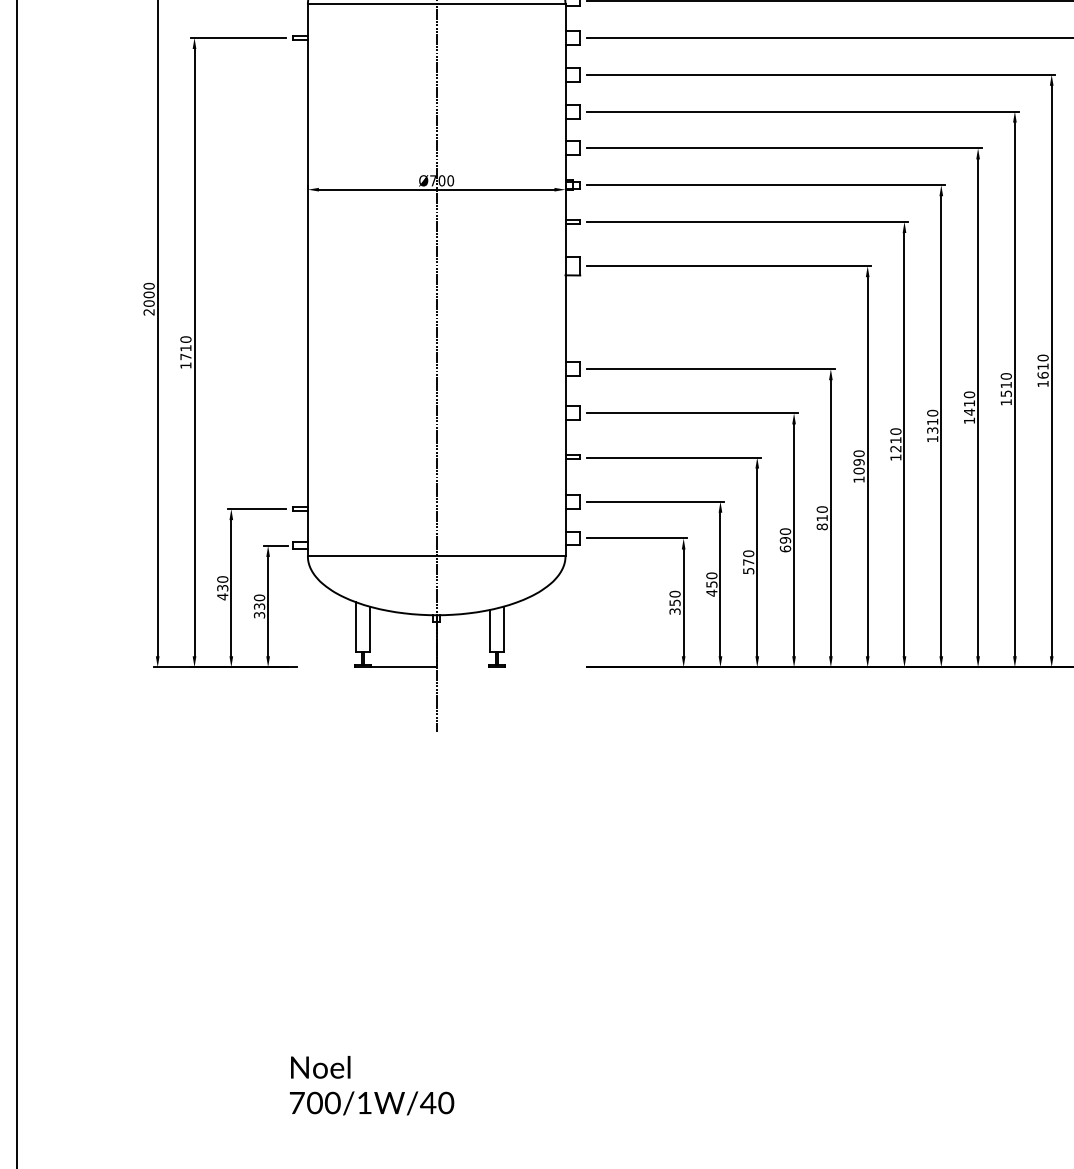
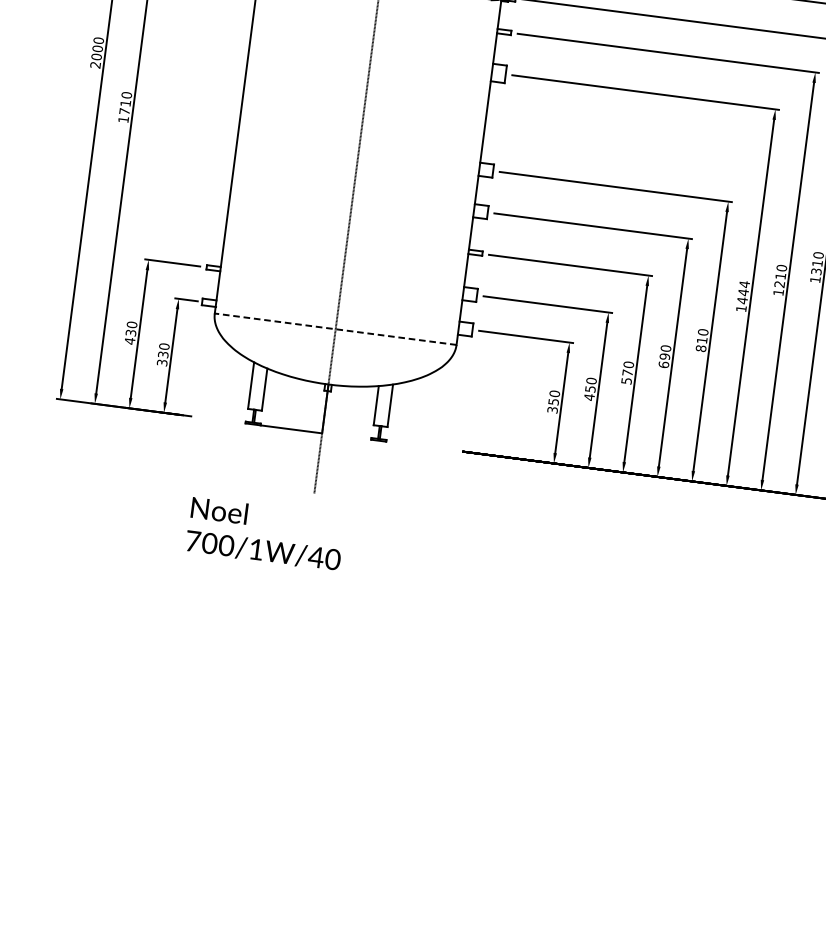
text: (858, 462) -> (742, 292), 1090 -> 1444
line: (436, 556) -> (335, 329), solid -> dashed
text: (371, 1085) -> (265, 533), moved

